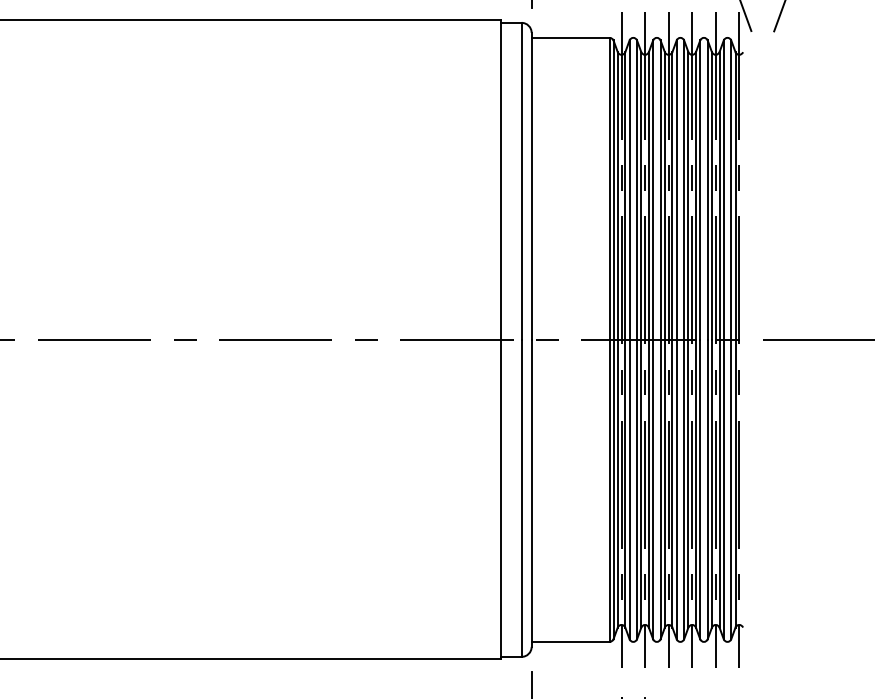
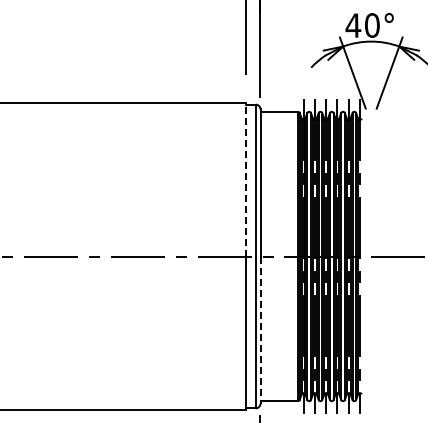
line: (502, 179) -> (246, 179), solid -> dashed
line: (531, 494) -> (260, 330), solid -> dashed

